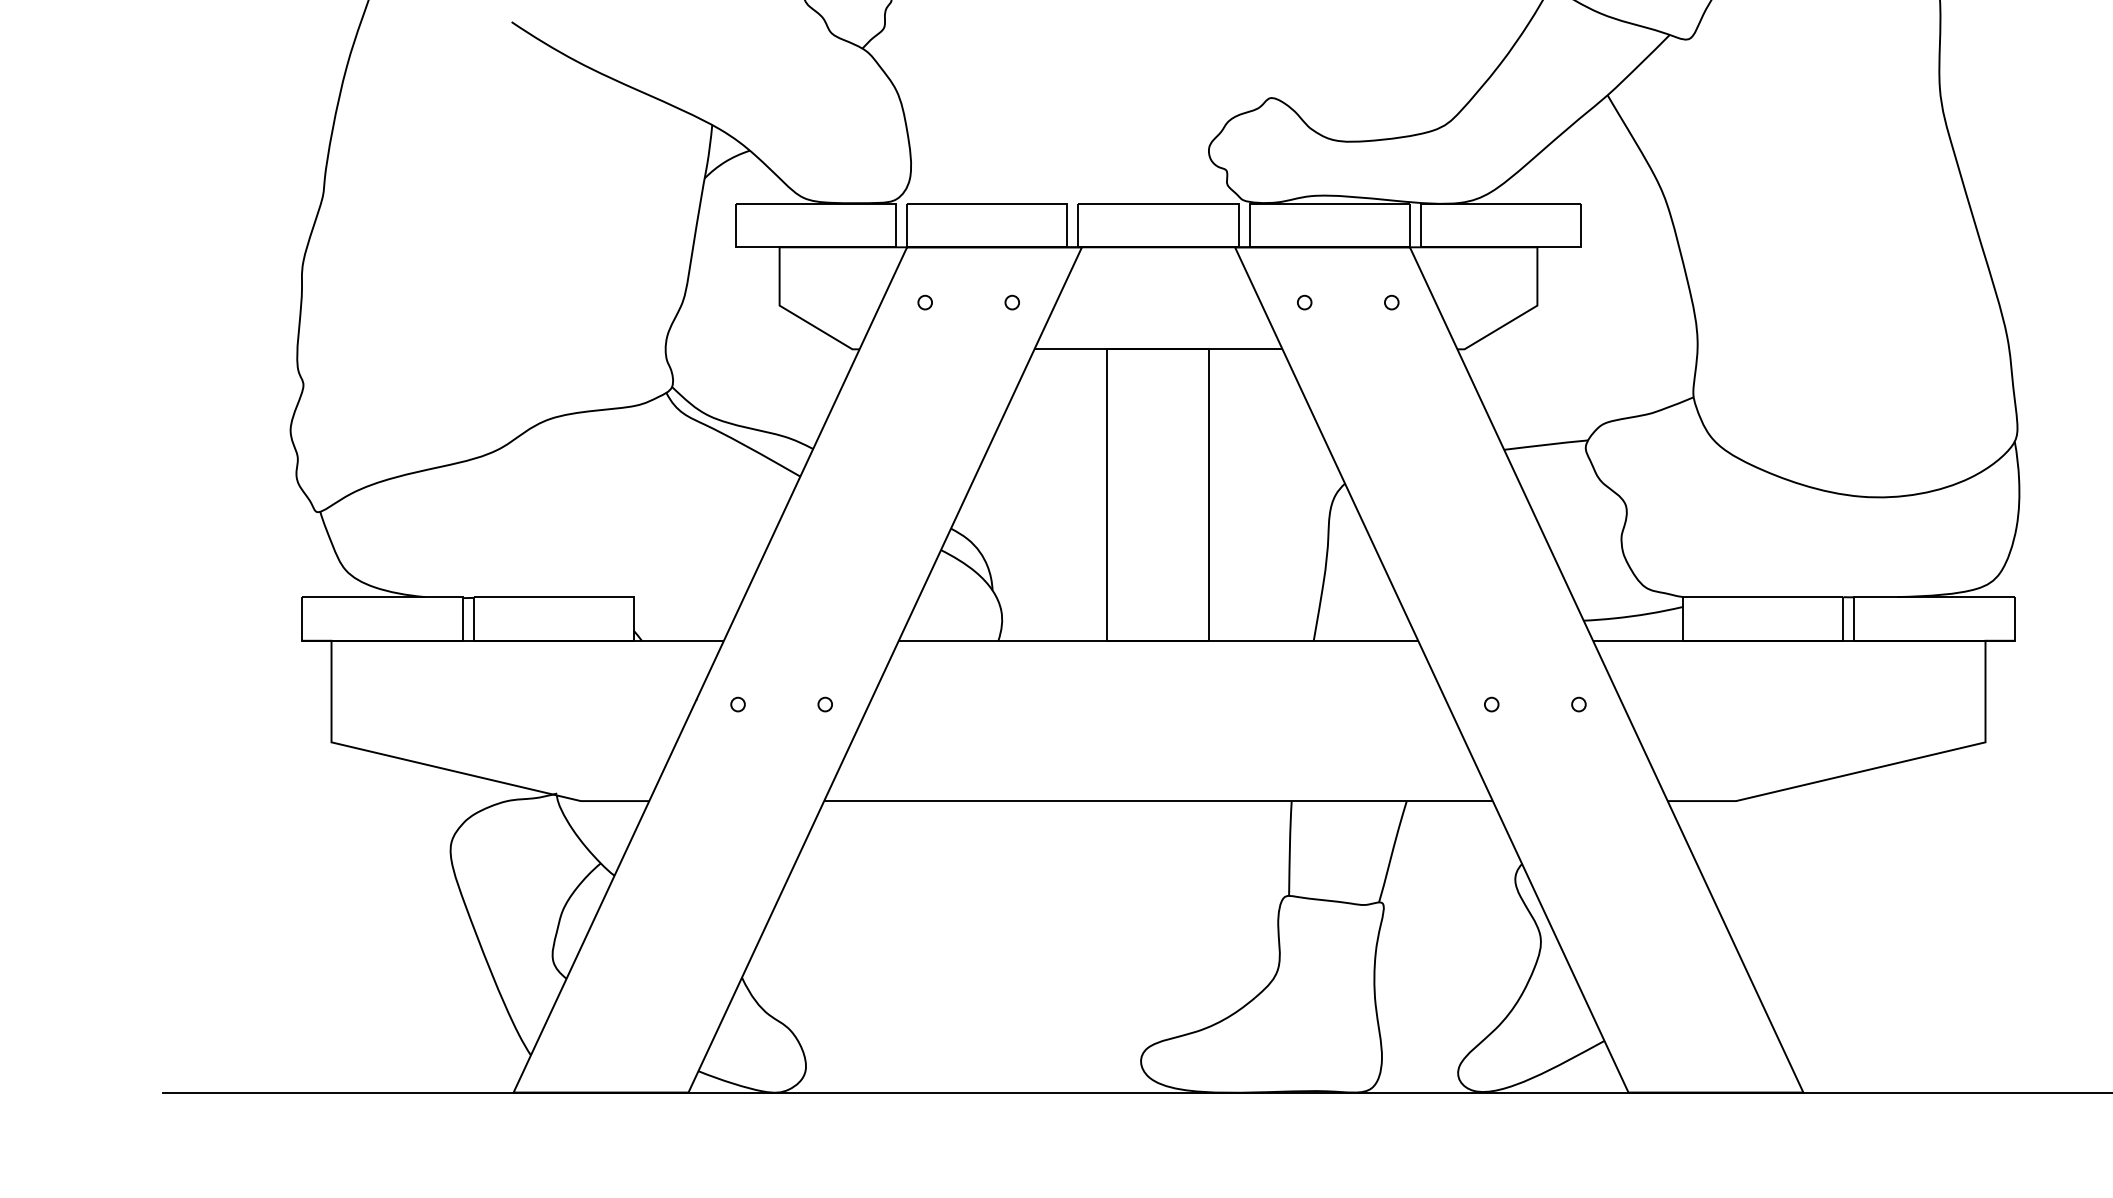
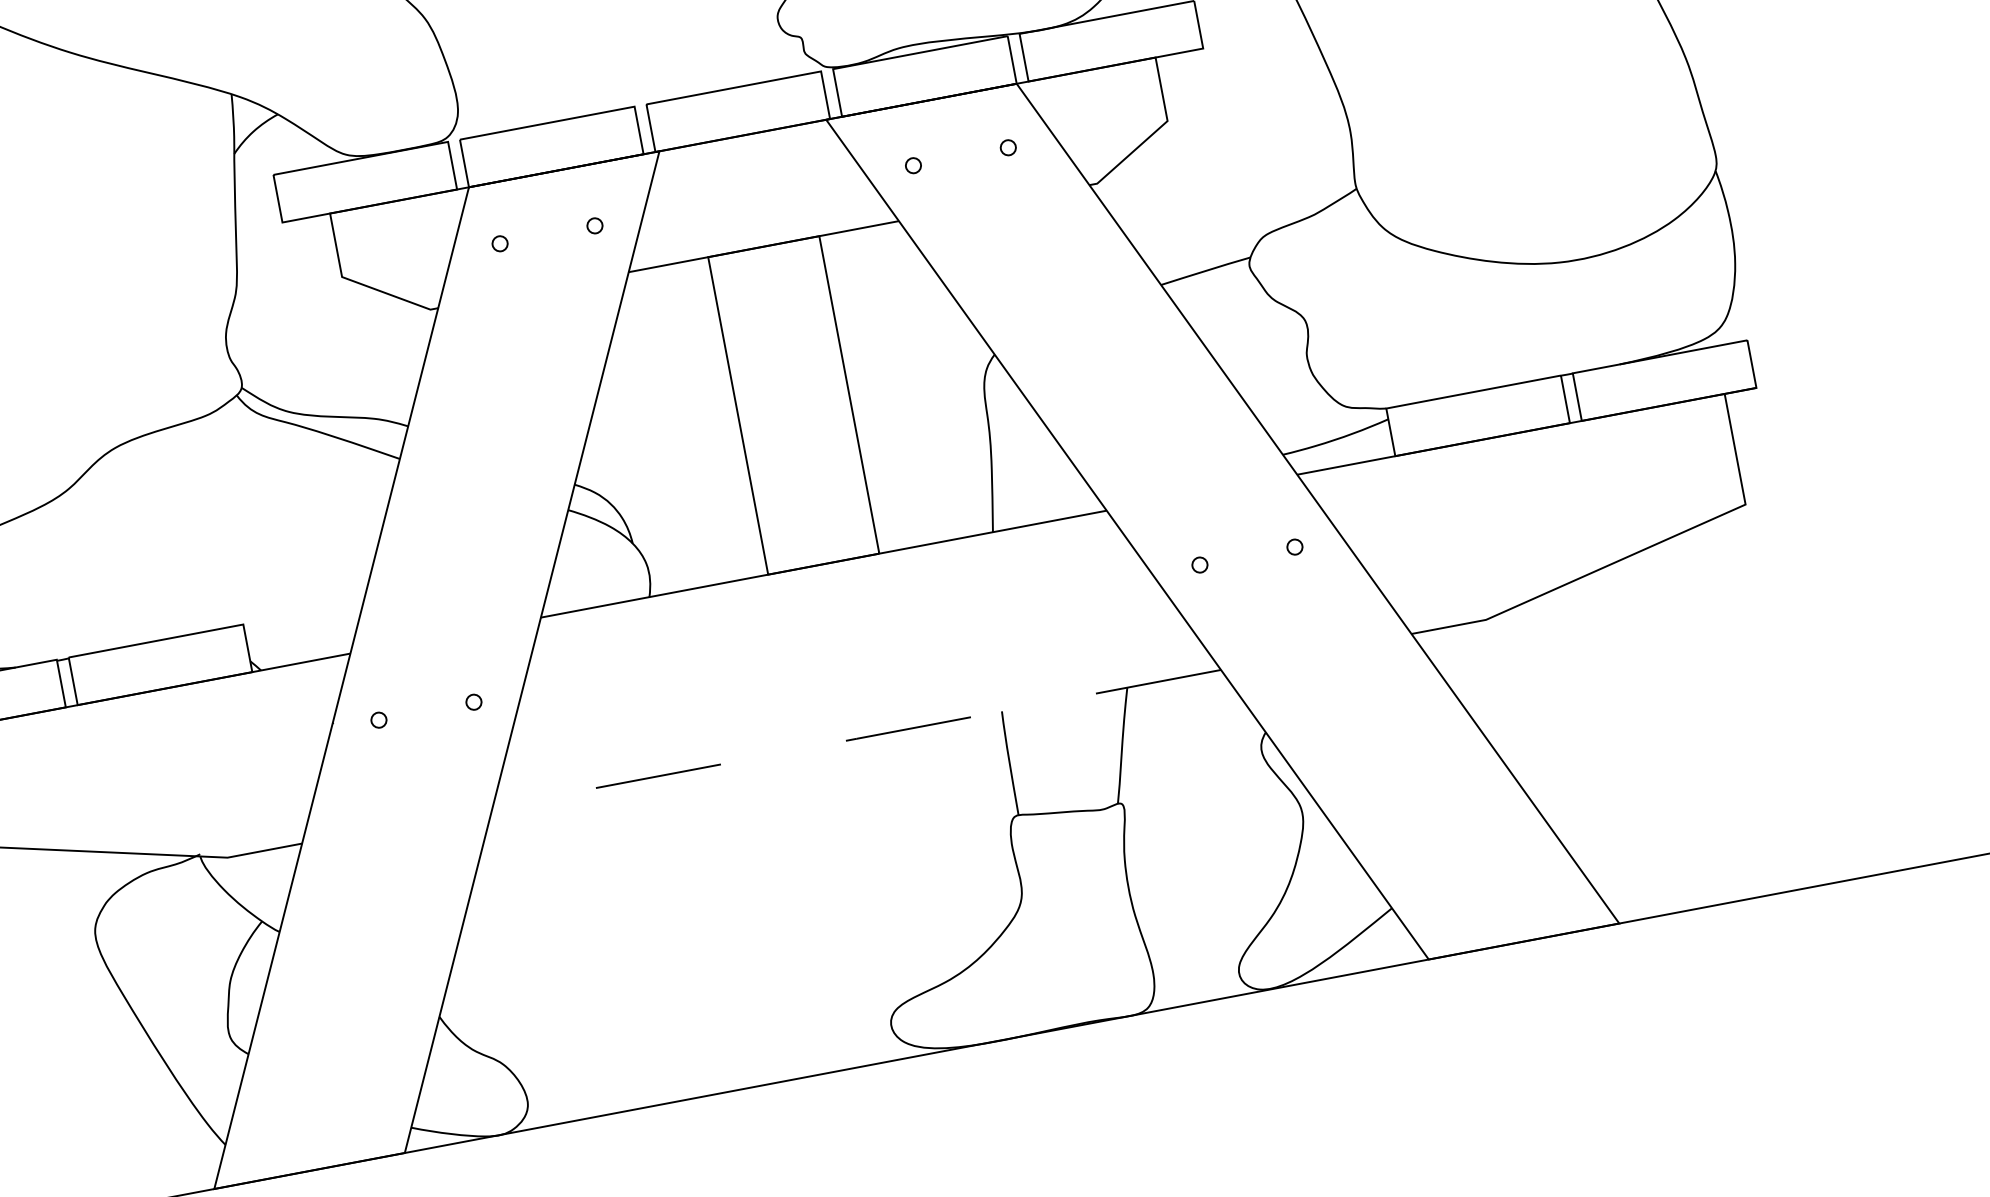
line: (1158, 801) -> (856, 739), solid -> dashed

